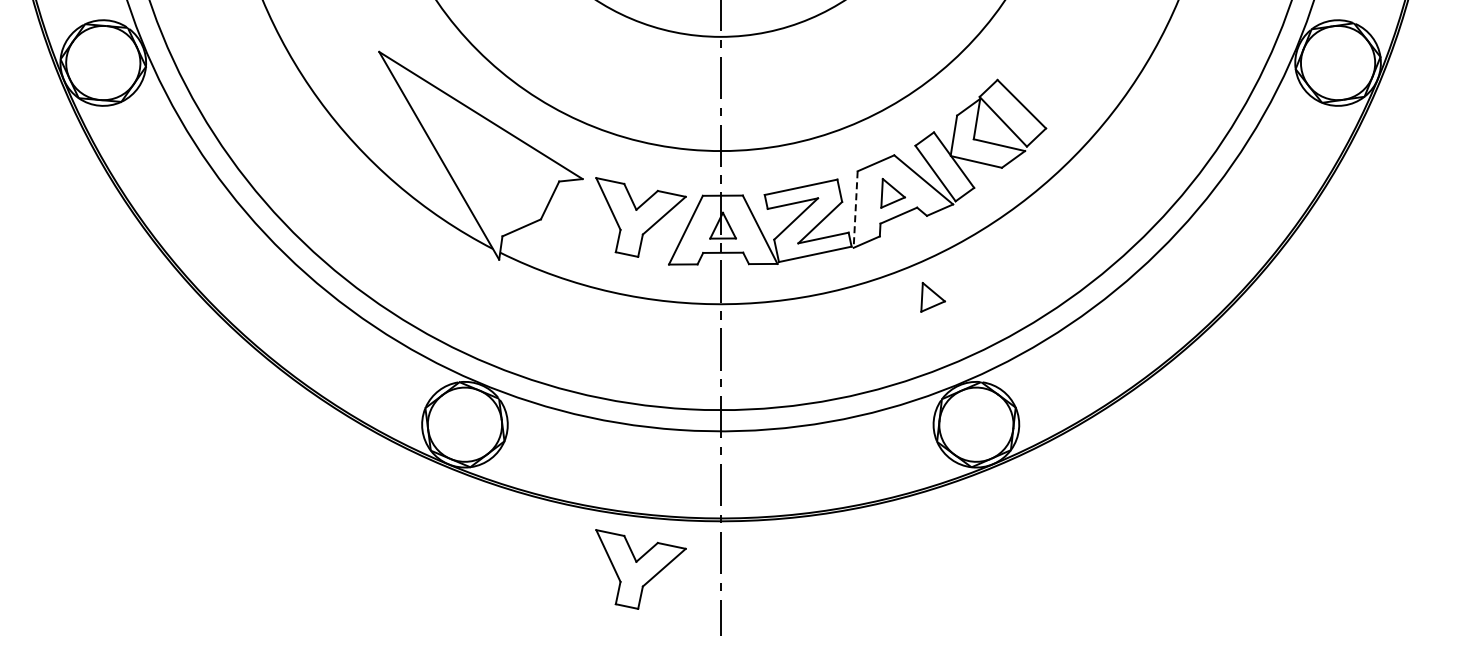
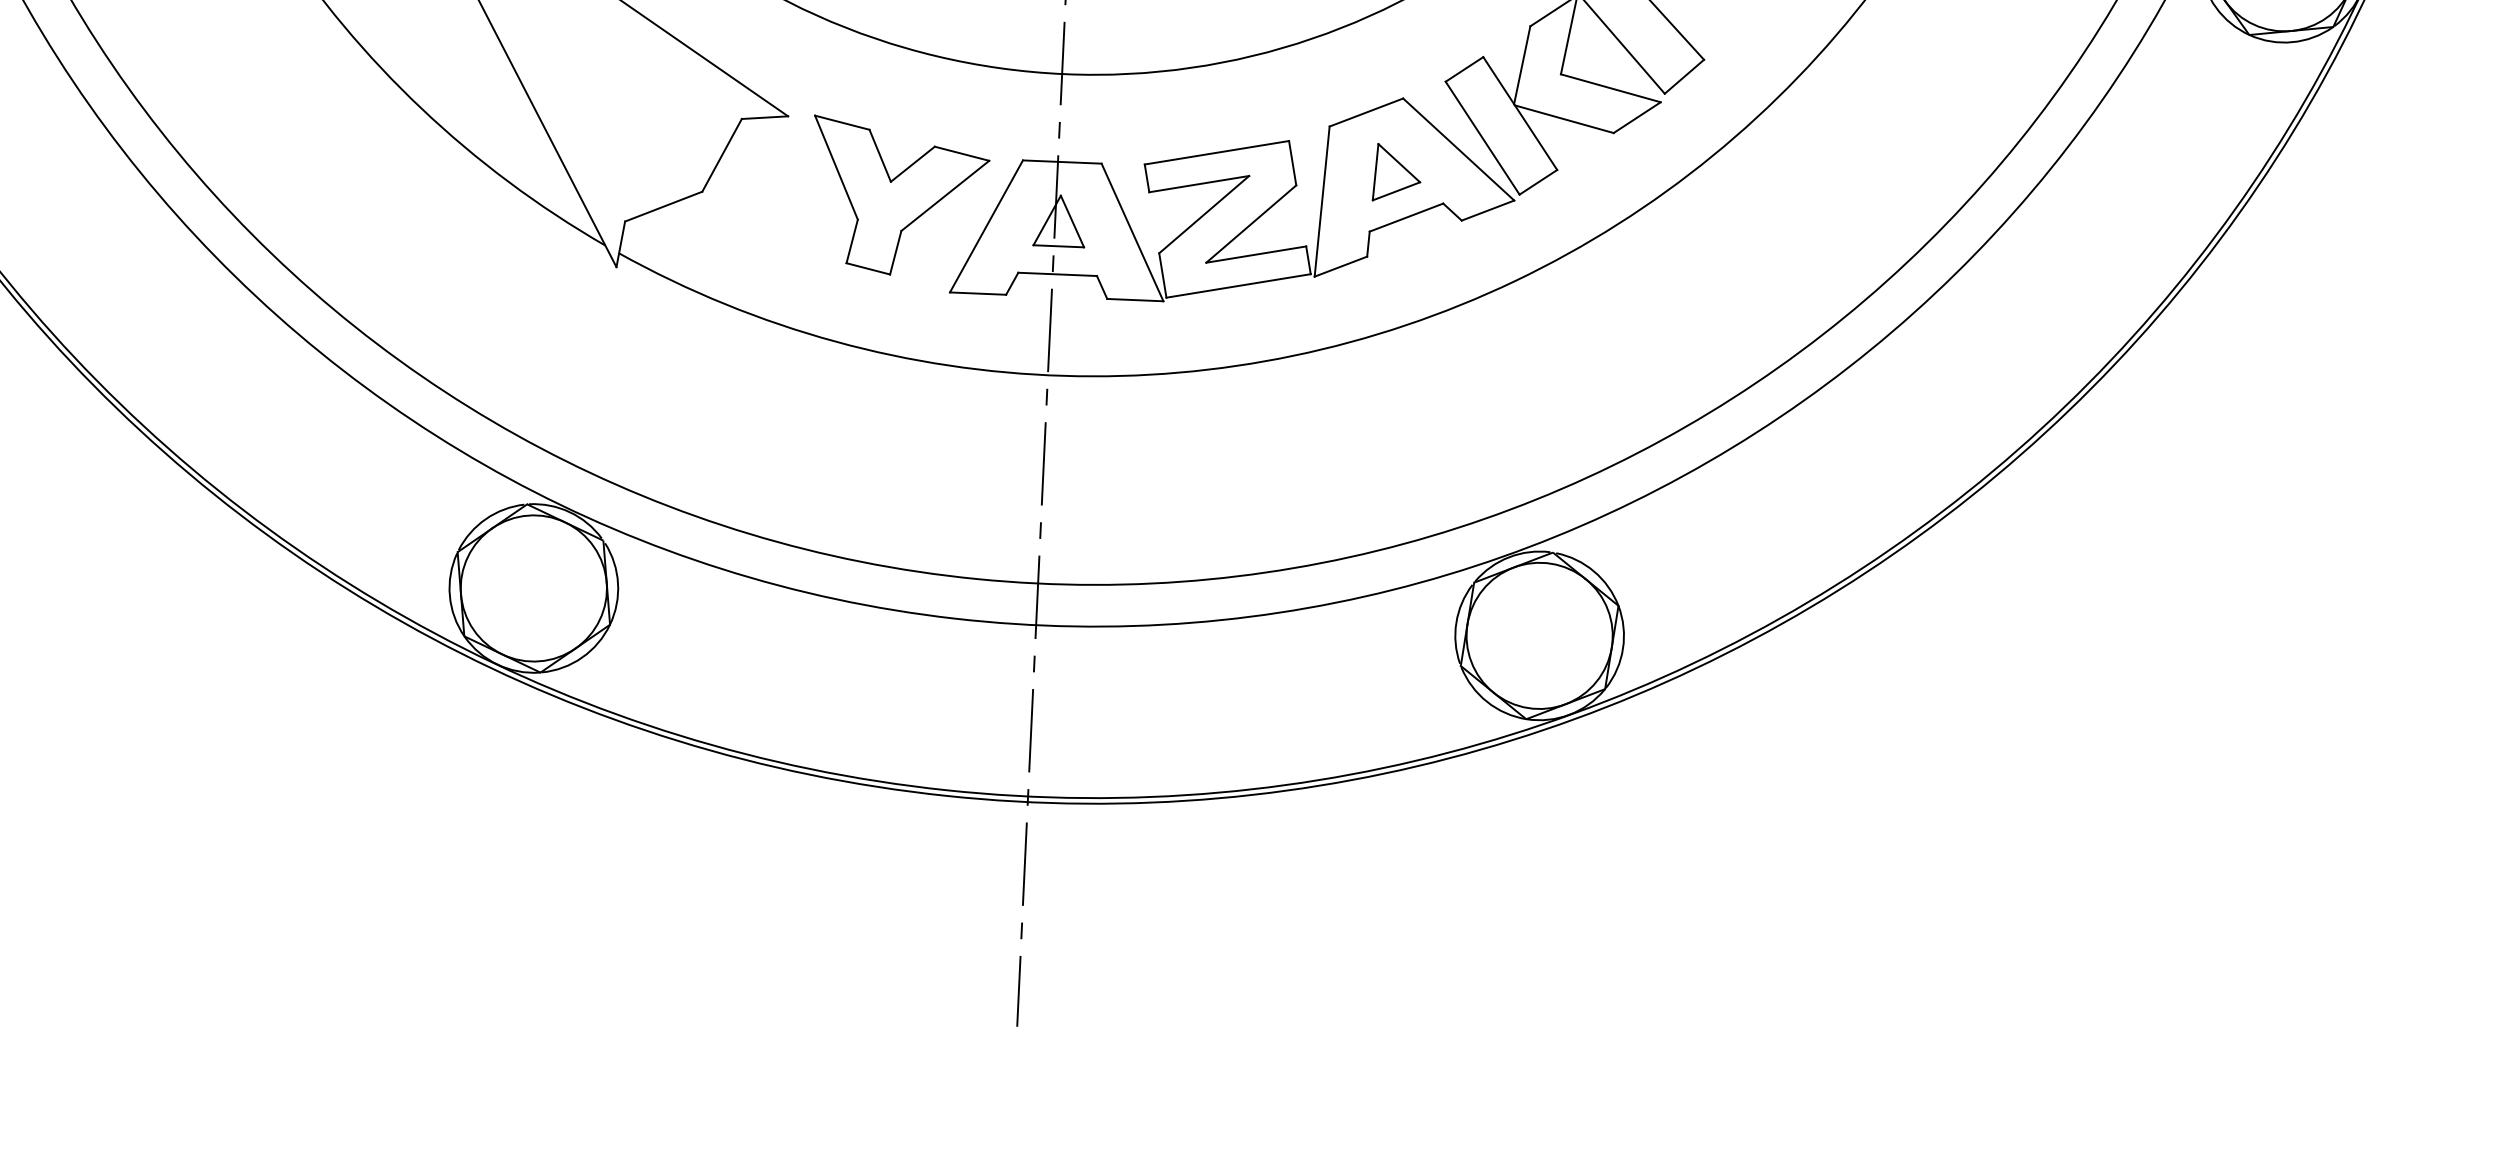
line: (855, 210) -> (1321, 203), dashed -> solid
part: (932, 297) -> (1465, 381), removed
part: (640, 569) -> (865, 889), removed

